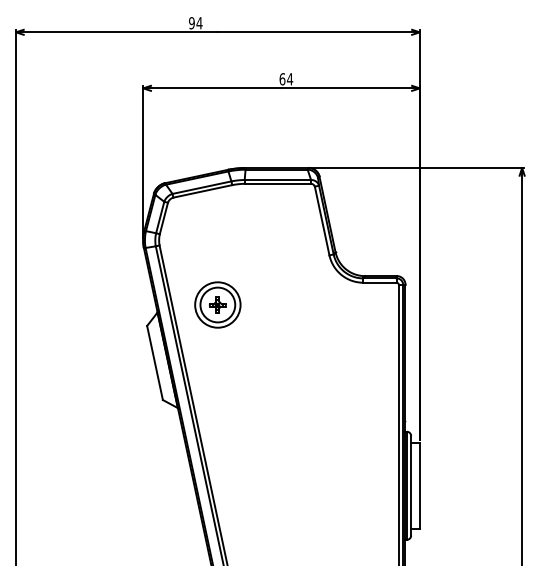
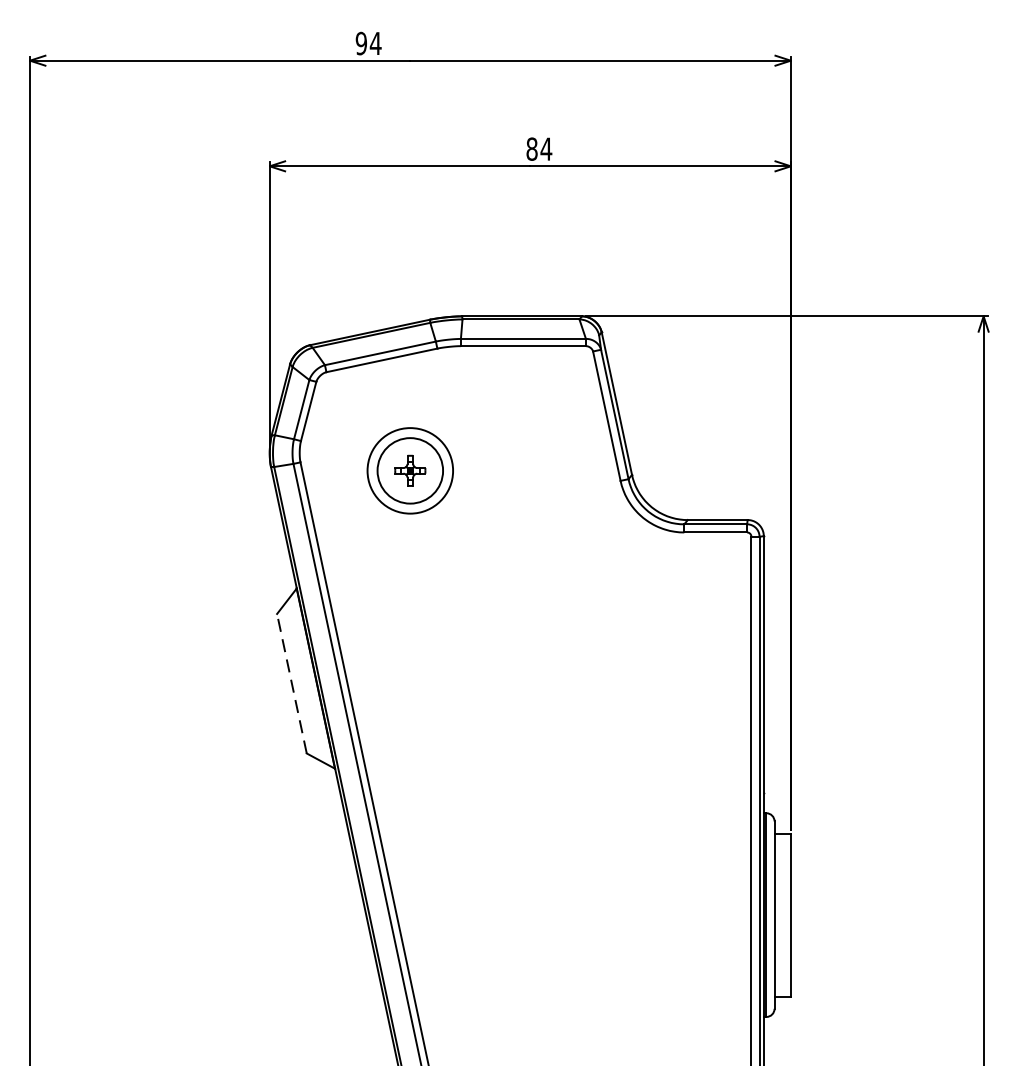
text: (282, 79) -> (532, 149), 64 -> 84
part: (217, 304) -> (409, 469), moved
line: (155, 362) -> (292, 682), solid -> dashed

